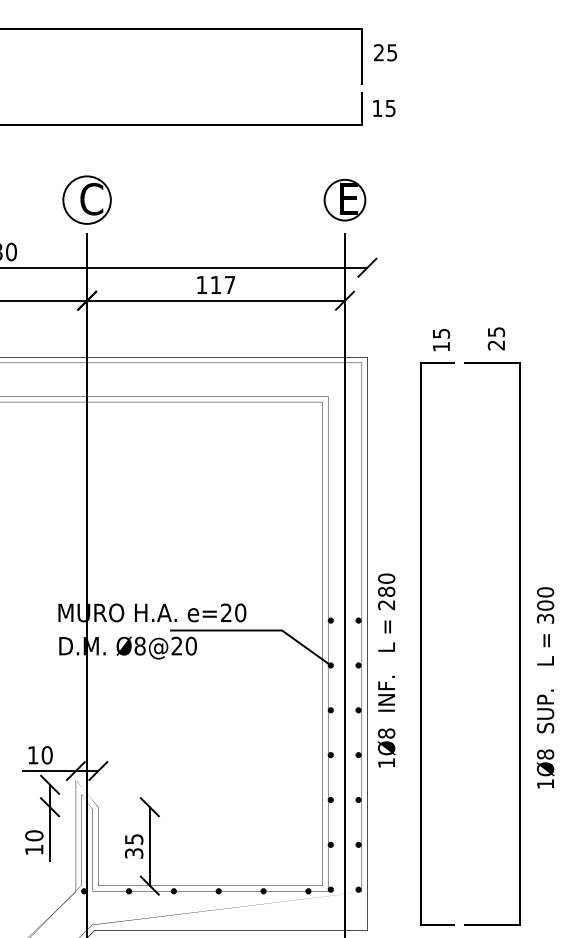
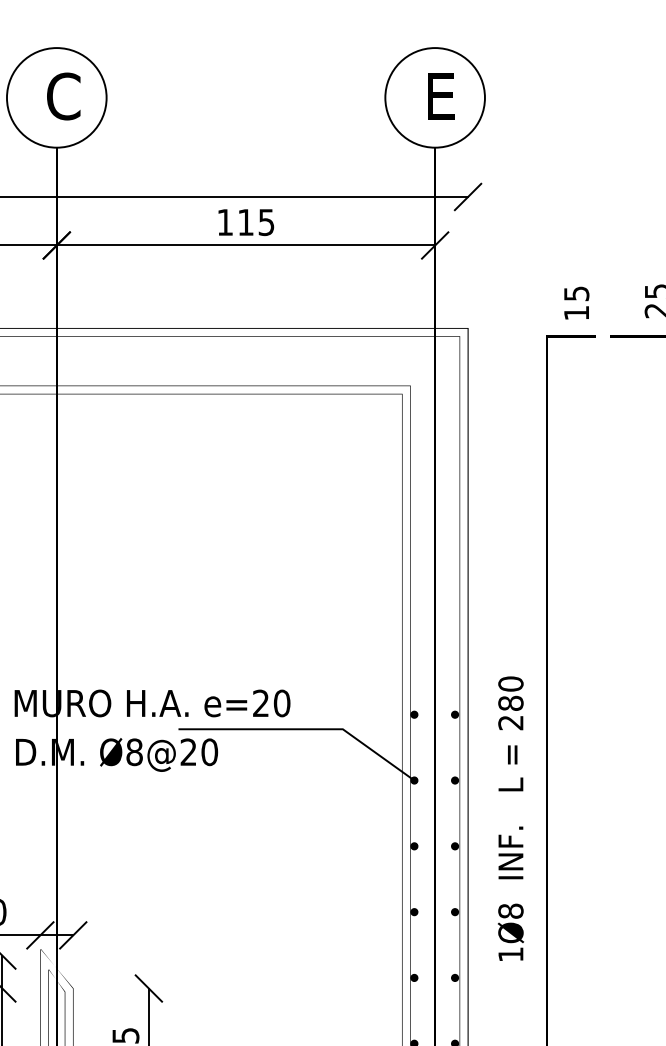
circle: (87, 200) -> (57, 98), size x1.43
circle: (344, 200) -> (434, 98), size x1.67
text: (229, 285) -> (265, 223), 117 -> 115
text: (386, 670) -> (510, 818), moved

